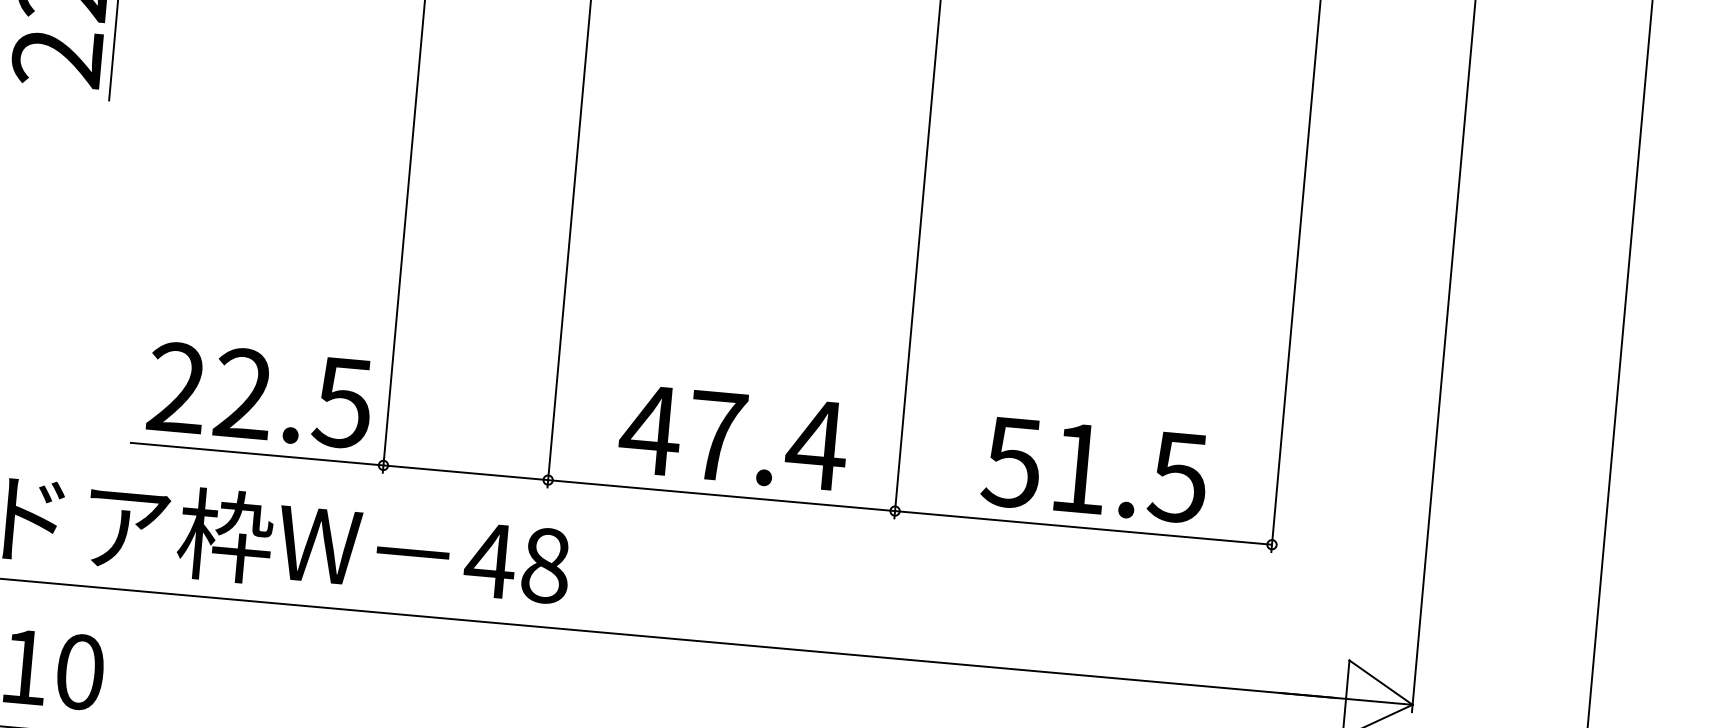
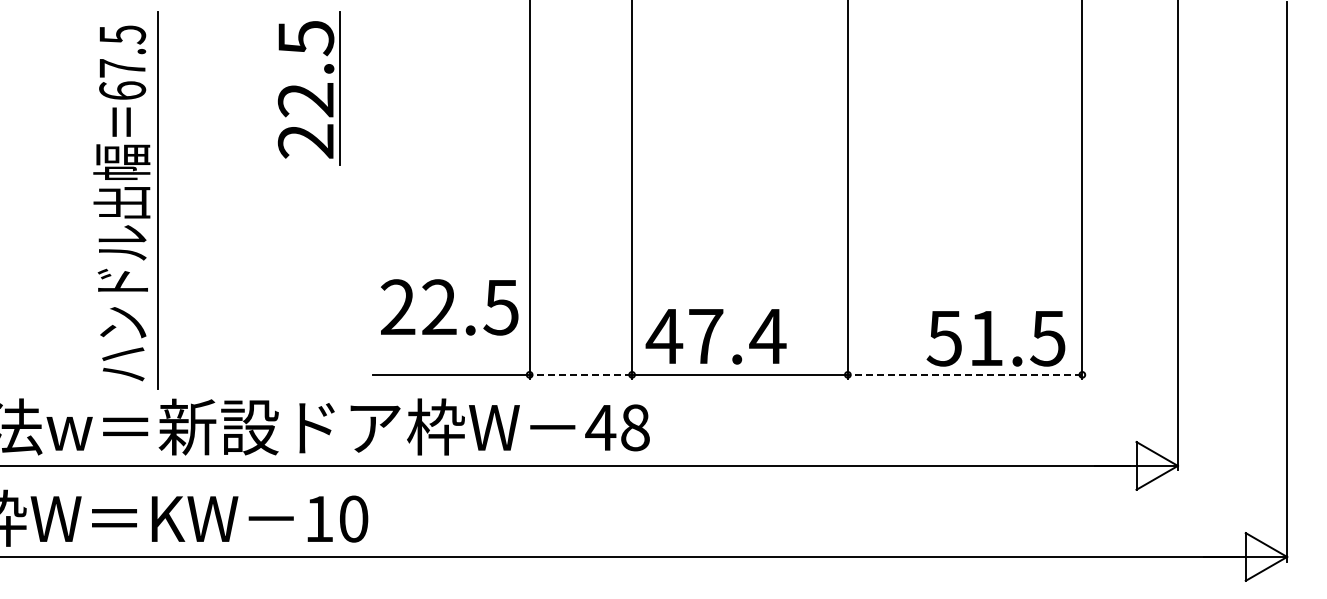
text: (259, 395) -> (449, 307), moved
text: (732, 437) -> (715, 336), moved
text: (1094, 469) -> (995, 338), moved
line: (465, 472) -> (580, 374), solid -> dashed
line: (1082, 527) -> (964, 374), solid -> dashed

